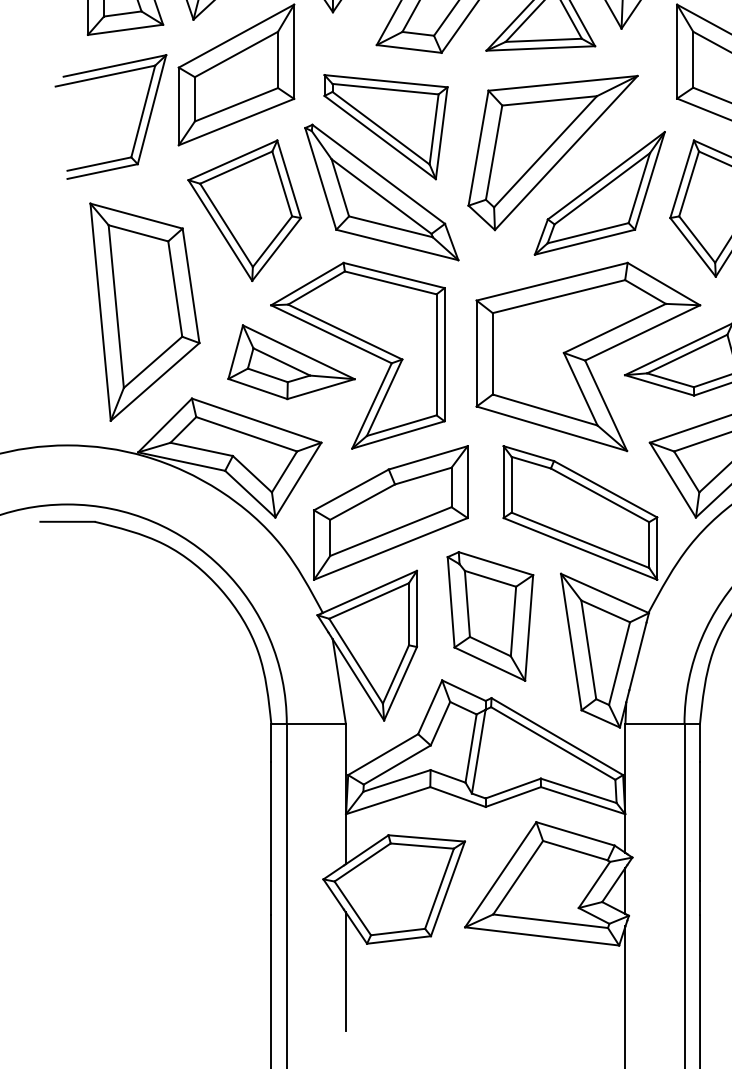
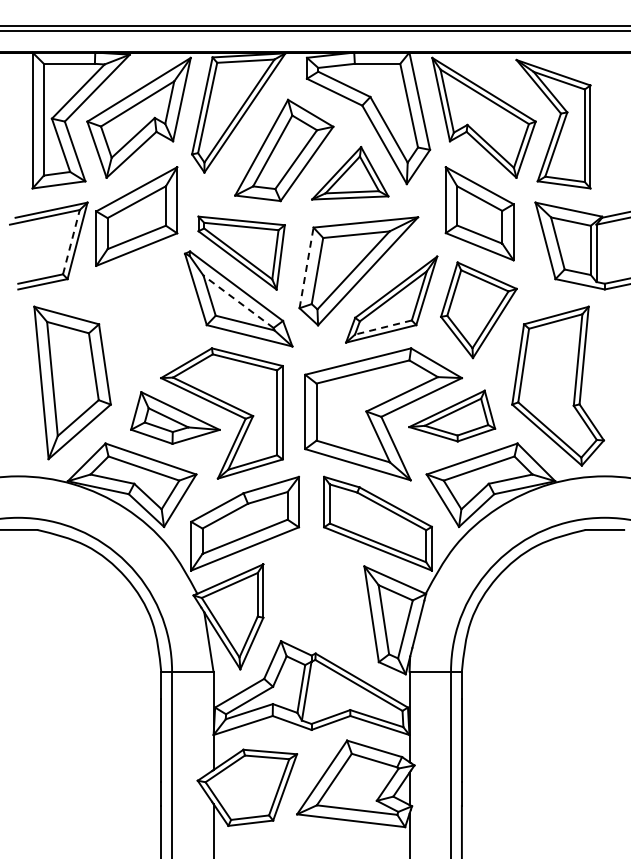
line: (143, 110) -> (71, 241), solid -> dashed
line: (478, 147) -> (306, 267), solid -> dashed
line: (381, 196) -> (238, 301), solid -> dashed
part: (244, 210) -> (142, 311), removed
line: (586, 233) -> (382, 327), solid -> dashed
part: (489, 616) -> (314, 596), removed

